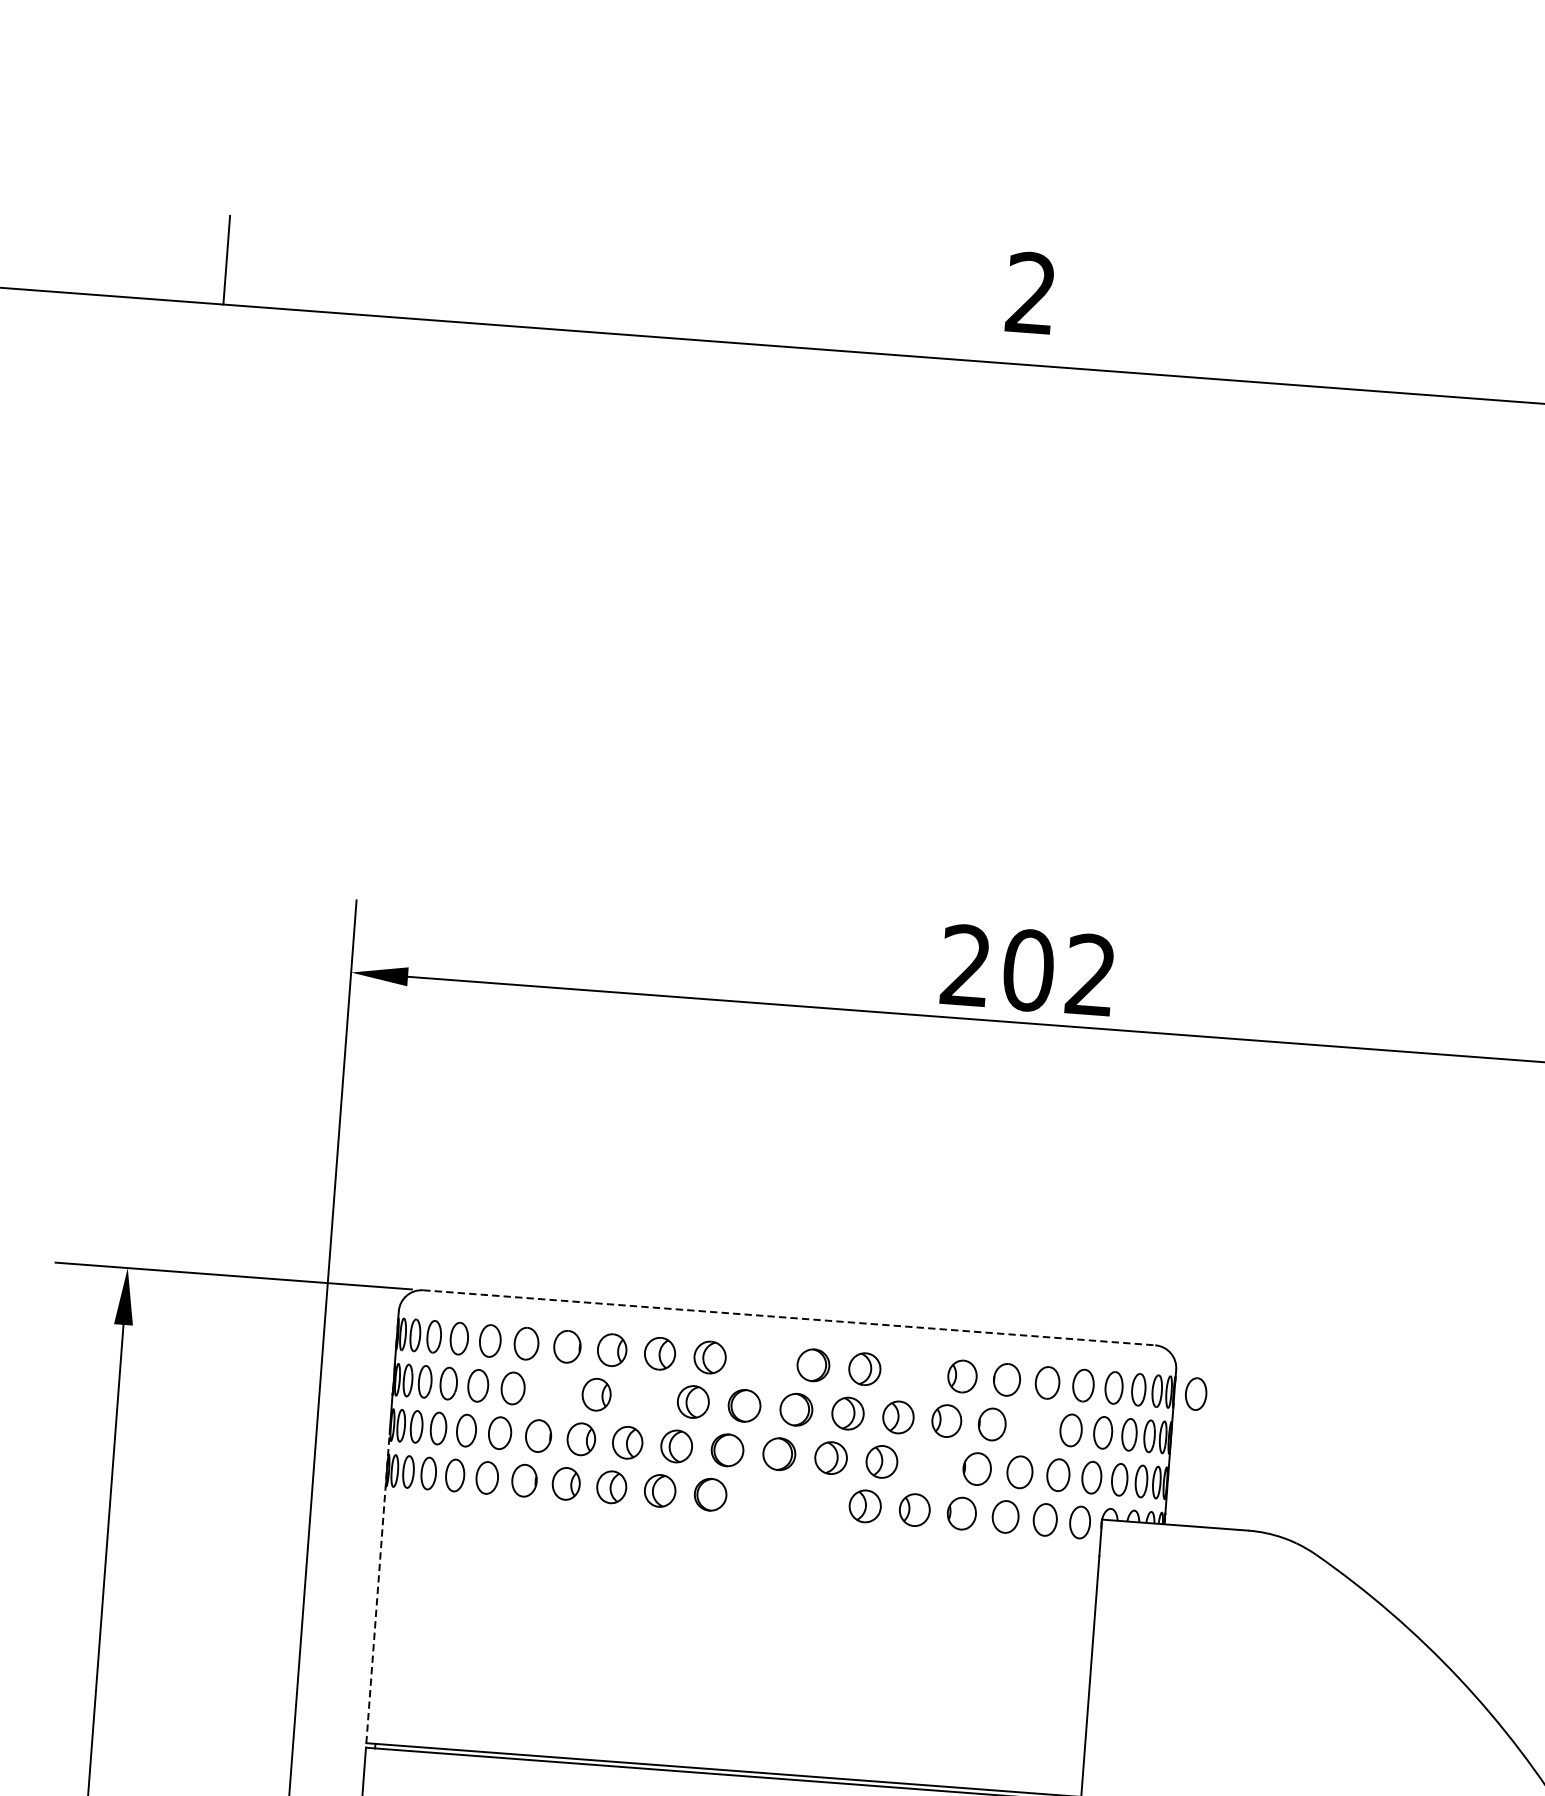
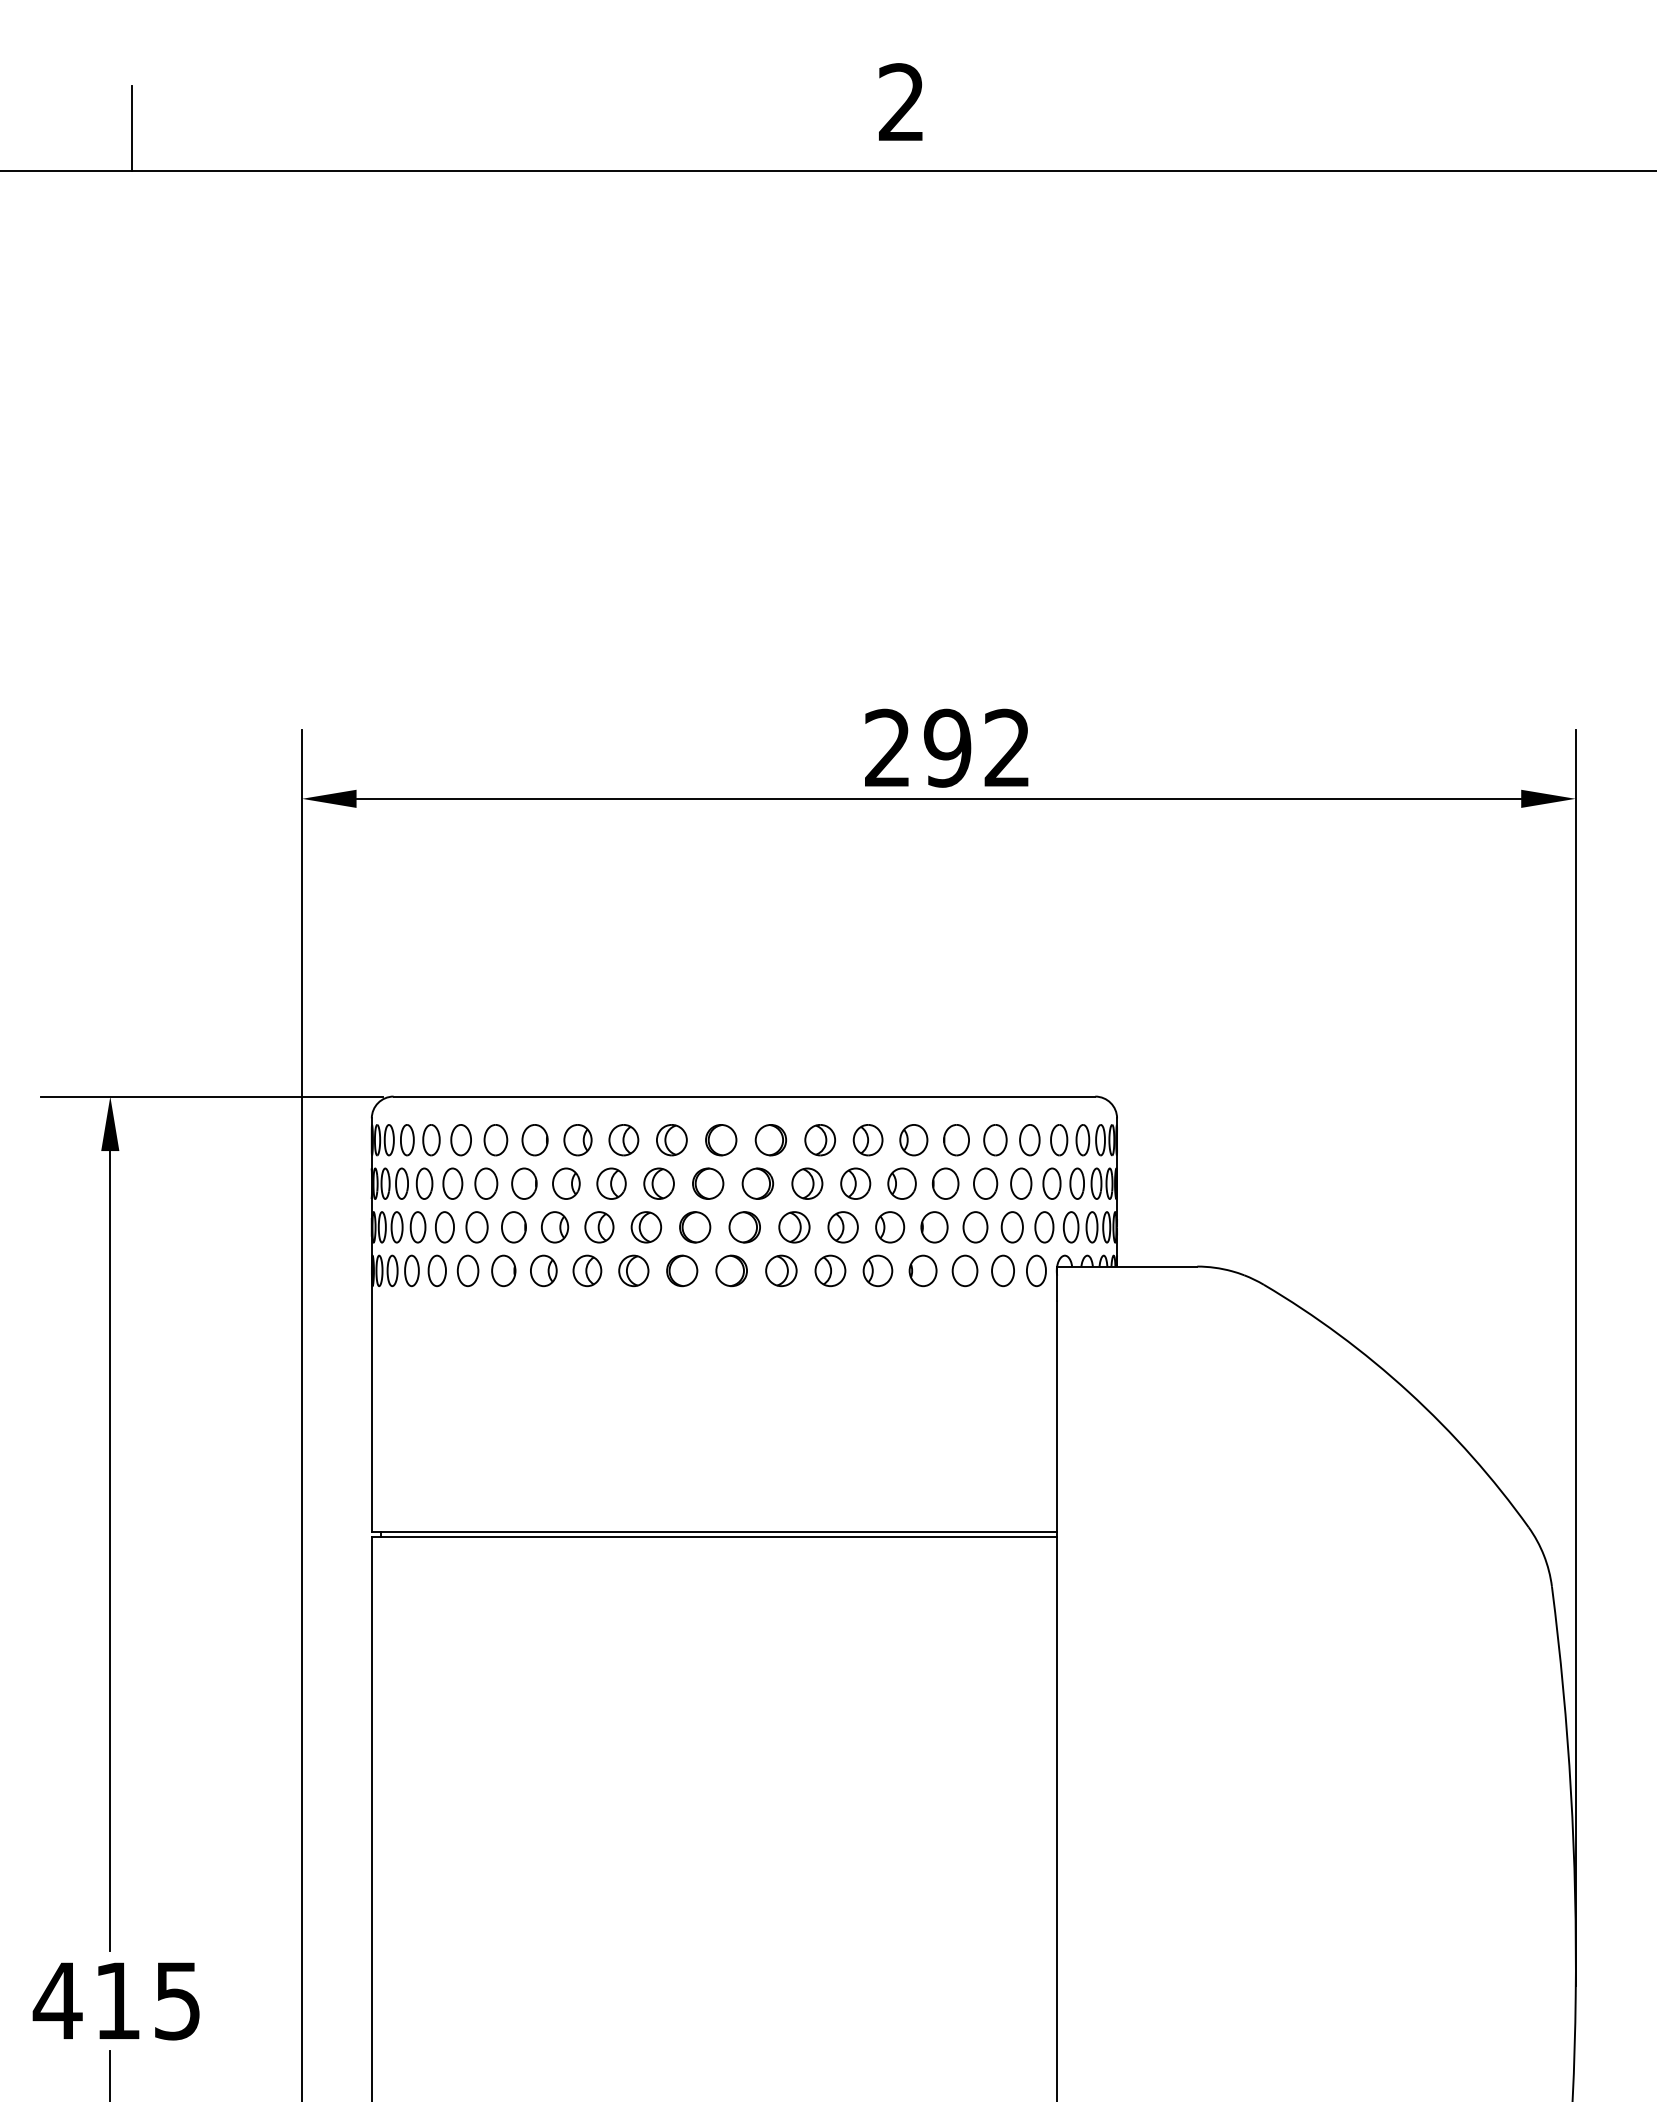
text: (1028, 969) -> (947, 747), 202 -> 292
line: (789, 1317) -> (744, 1096), dashed -> solid
part: (761, 1361) -> (721, 1140), added
part: (914, 1373) -> (867, 1140), added
part: (552, 1391) -> (524, 1183), added
part: (1195, 1394) -> (1137, 1140), removed
part: (643, 1398) -> (611, 1183), added
part: (1033, 1427) -> (985, 1183), added
part: (931, 1465) -> (890, 1227), added
part: (762, 1498) -> (731, 1270), added
part: (814, 1502) -> (781, 1270), added
line: (377, 1588) -> (371, 1384), dashed -> solid

